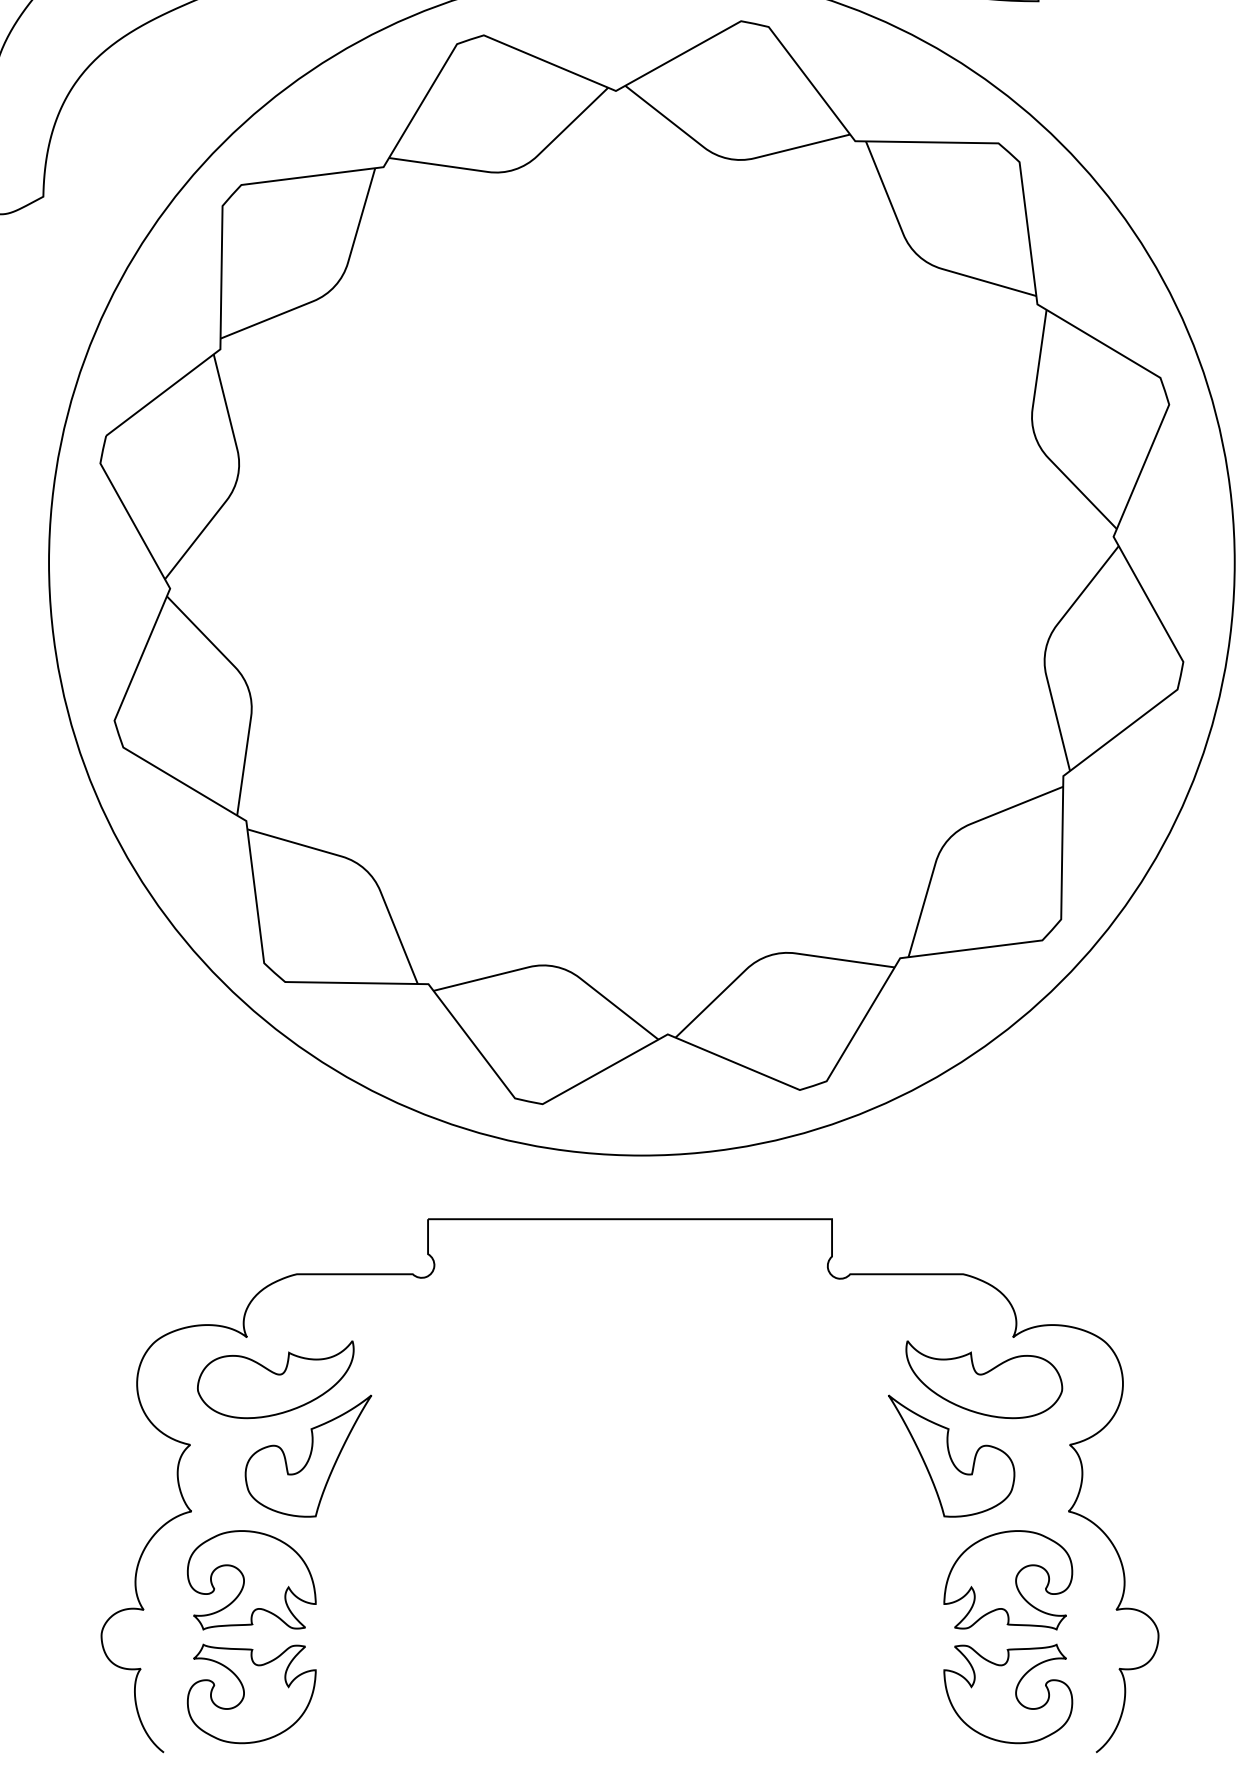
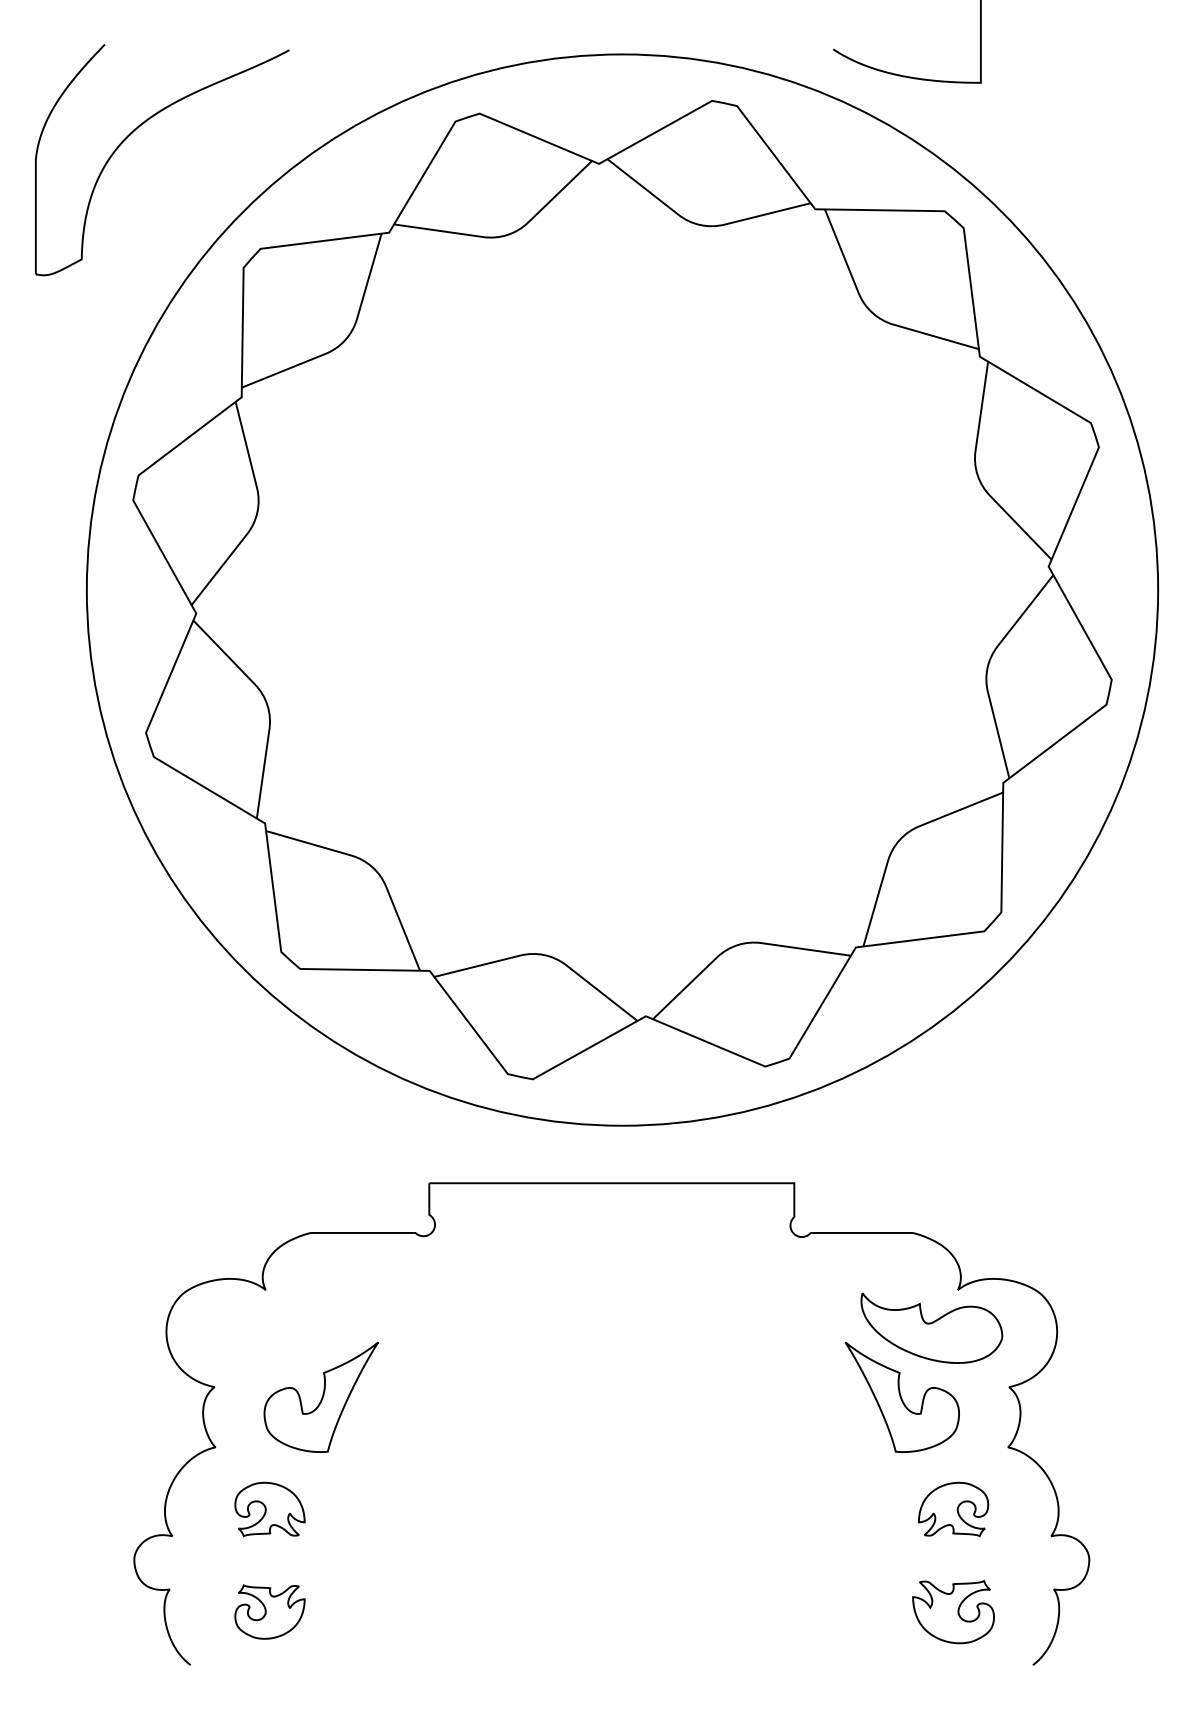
part: (275, 1378) -> (291, 1327), removed
part: (251, 1580) -> (269, 1509), size x0.6
part: (1008, 1580) -> (953, 1509), size x0.6
part: (251, 1693) -> (269, 1611), size x0.6
part: (1008, 1693) -> (953, 1611), size x0.7

